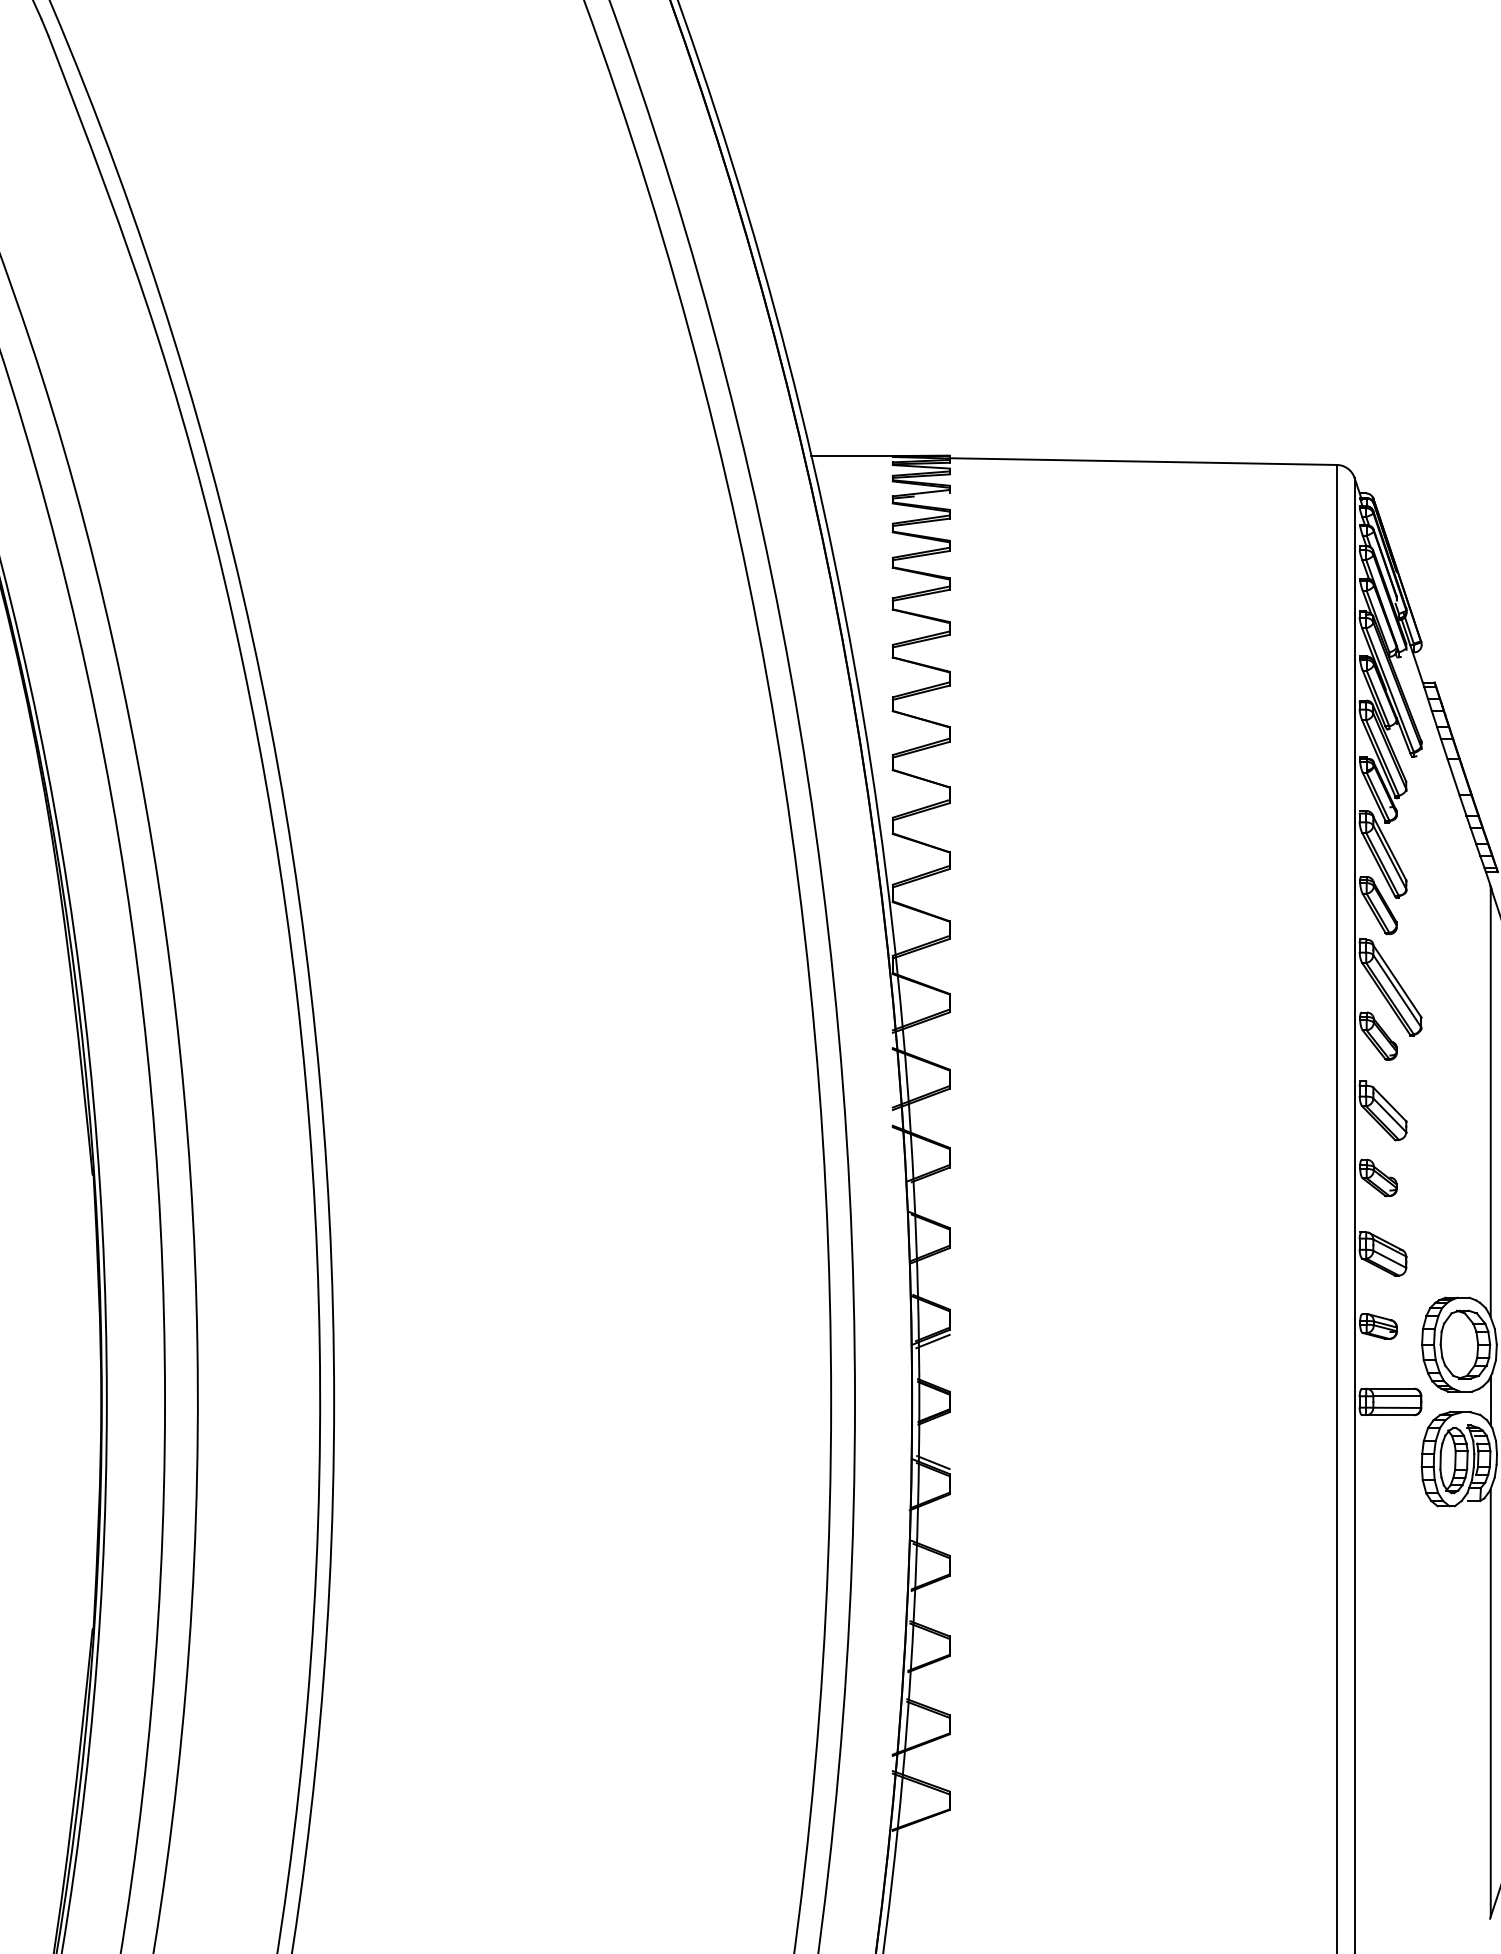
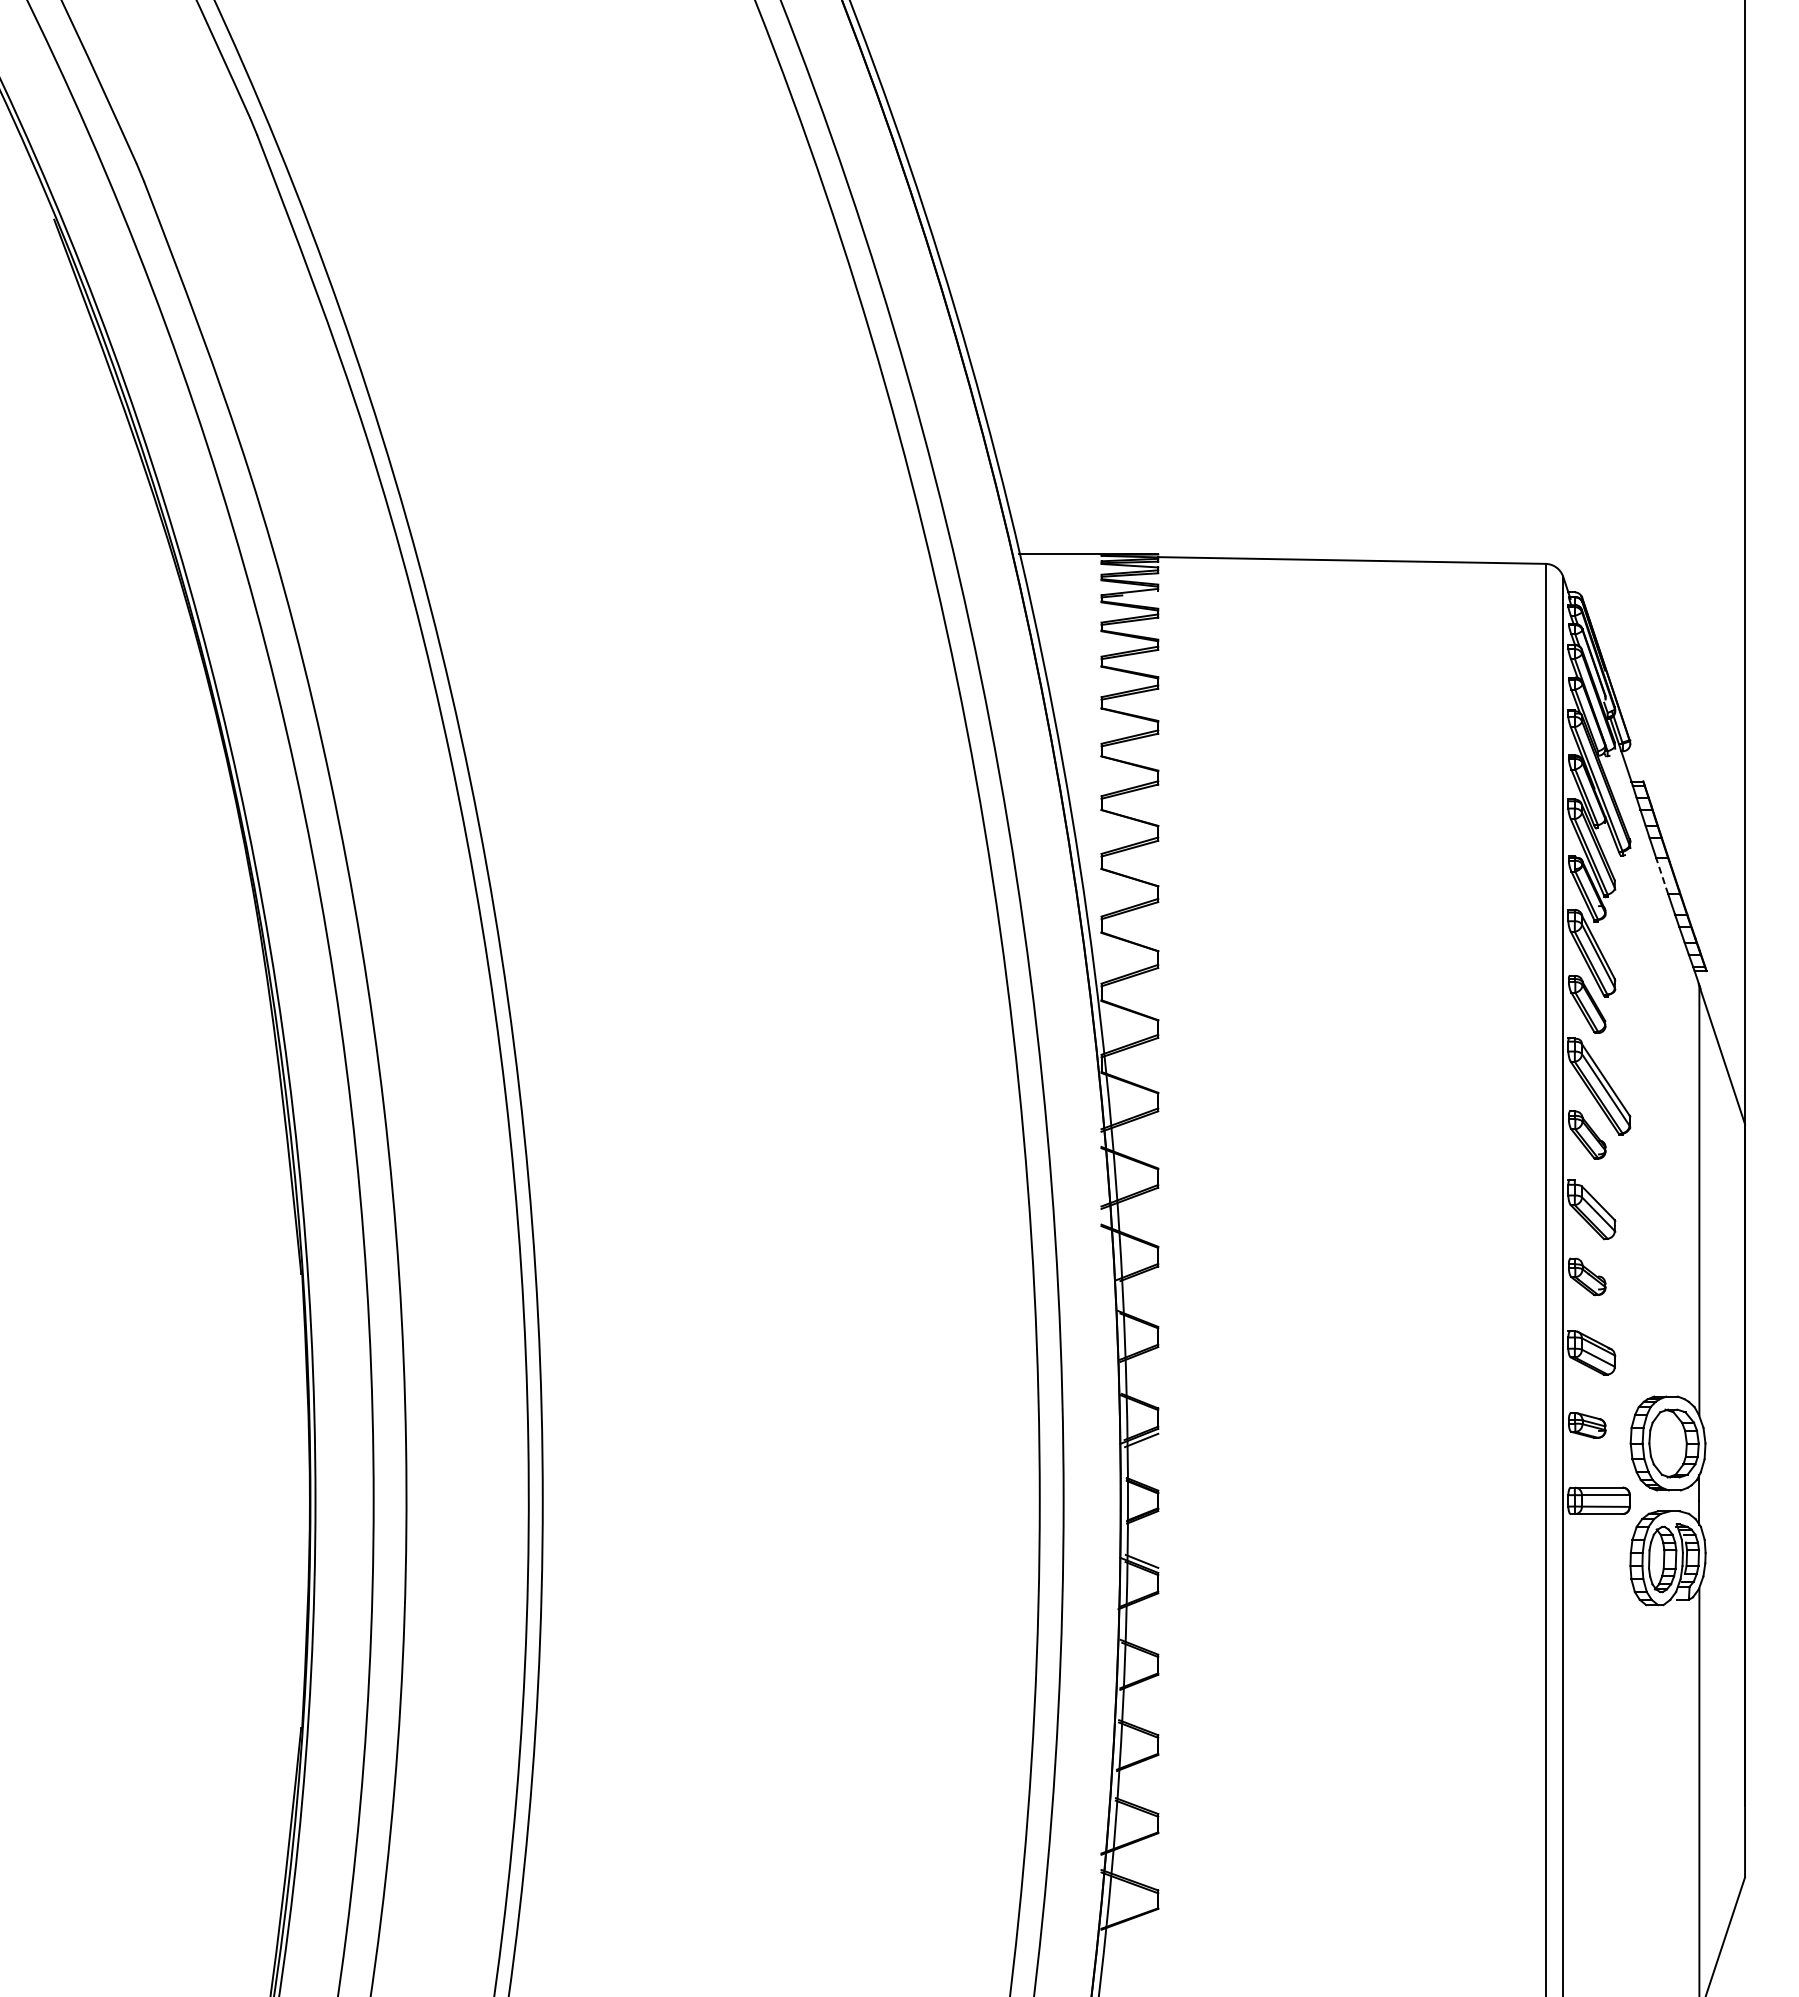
line: (1453, 776) -> (1662, 875), solid -> dashed

